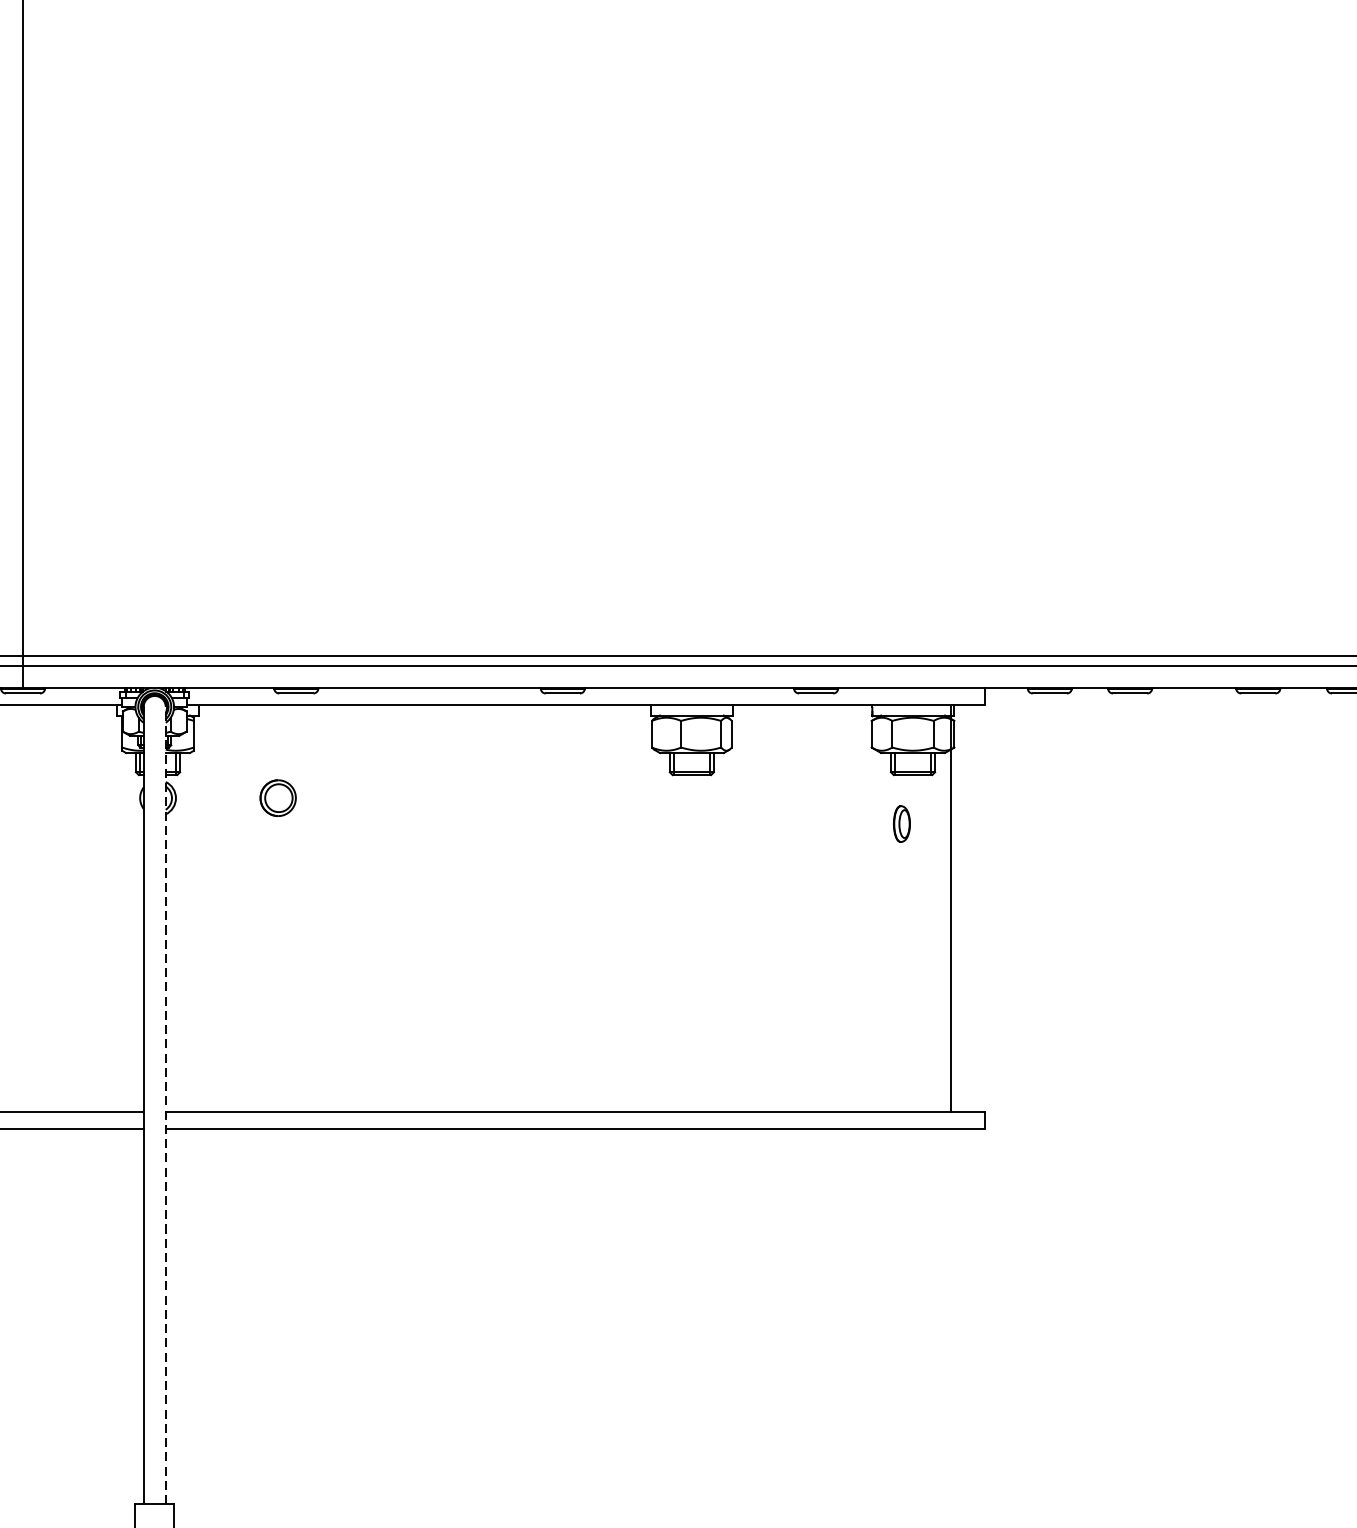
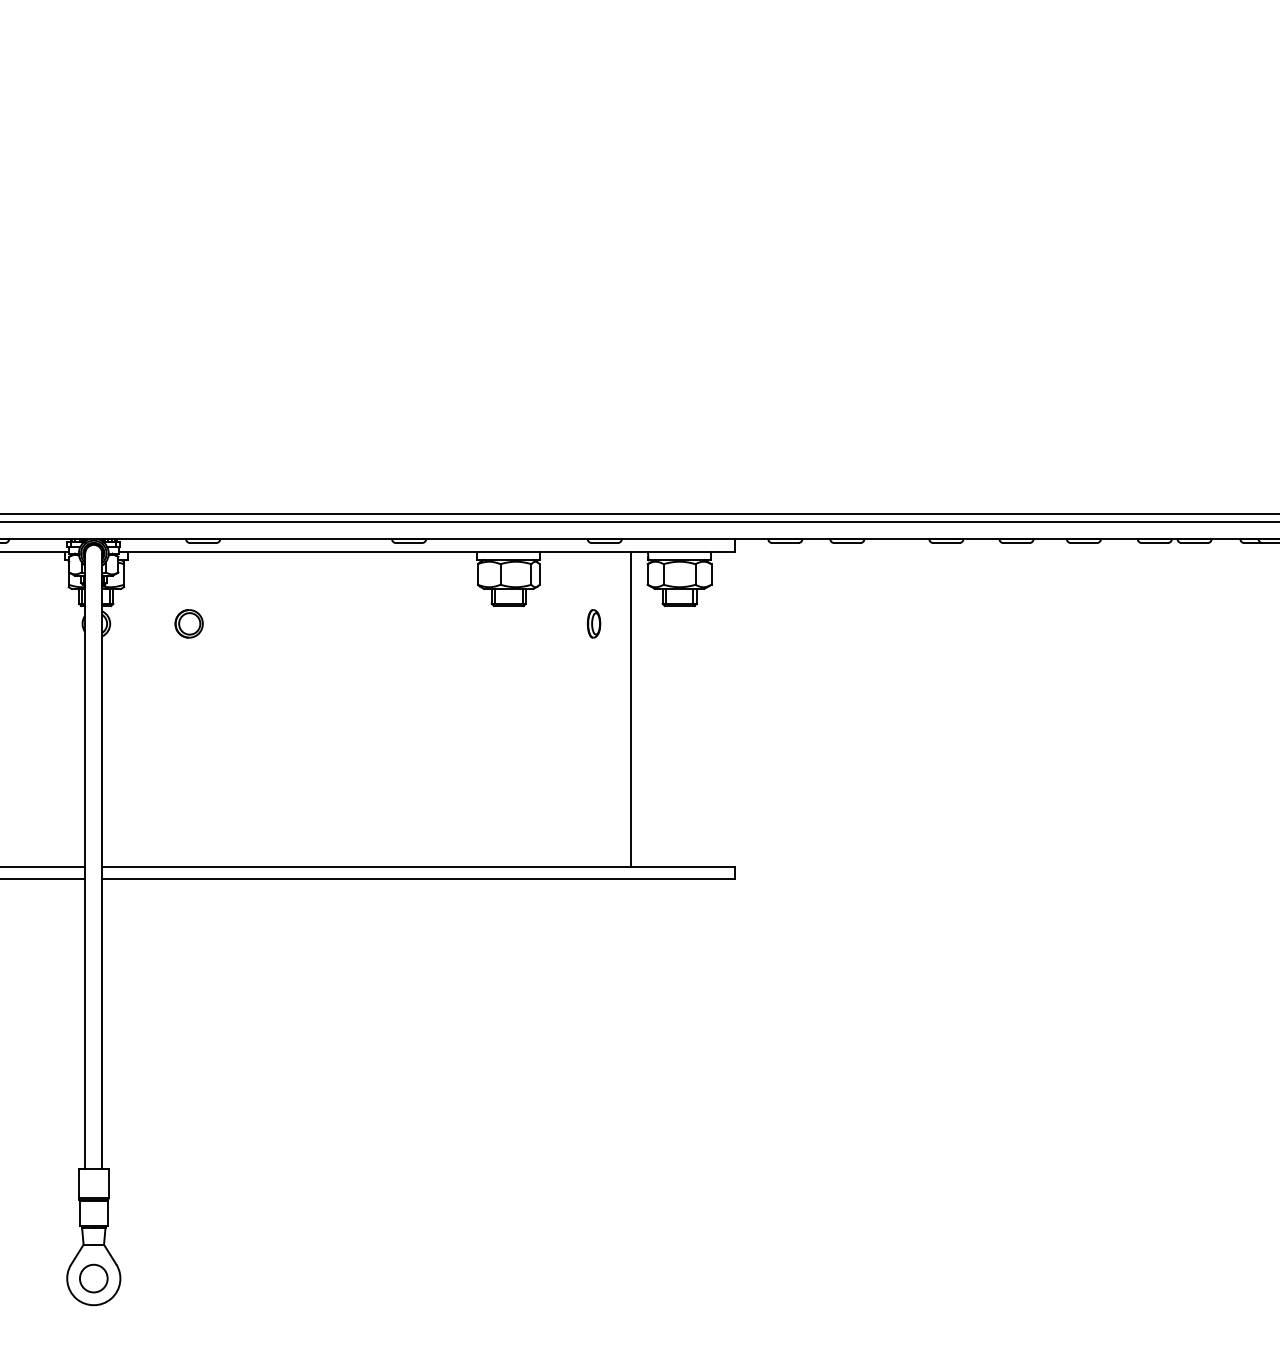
part: (901, 823) -> (593, 623), moved
line: (950, 907) -> (630, 708), moved
line: (165, 1105) -> (102, 861), dashed -> solid

